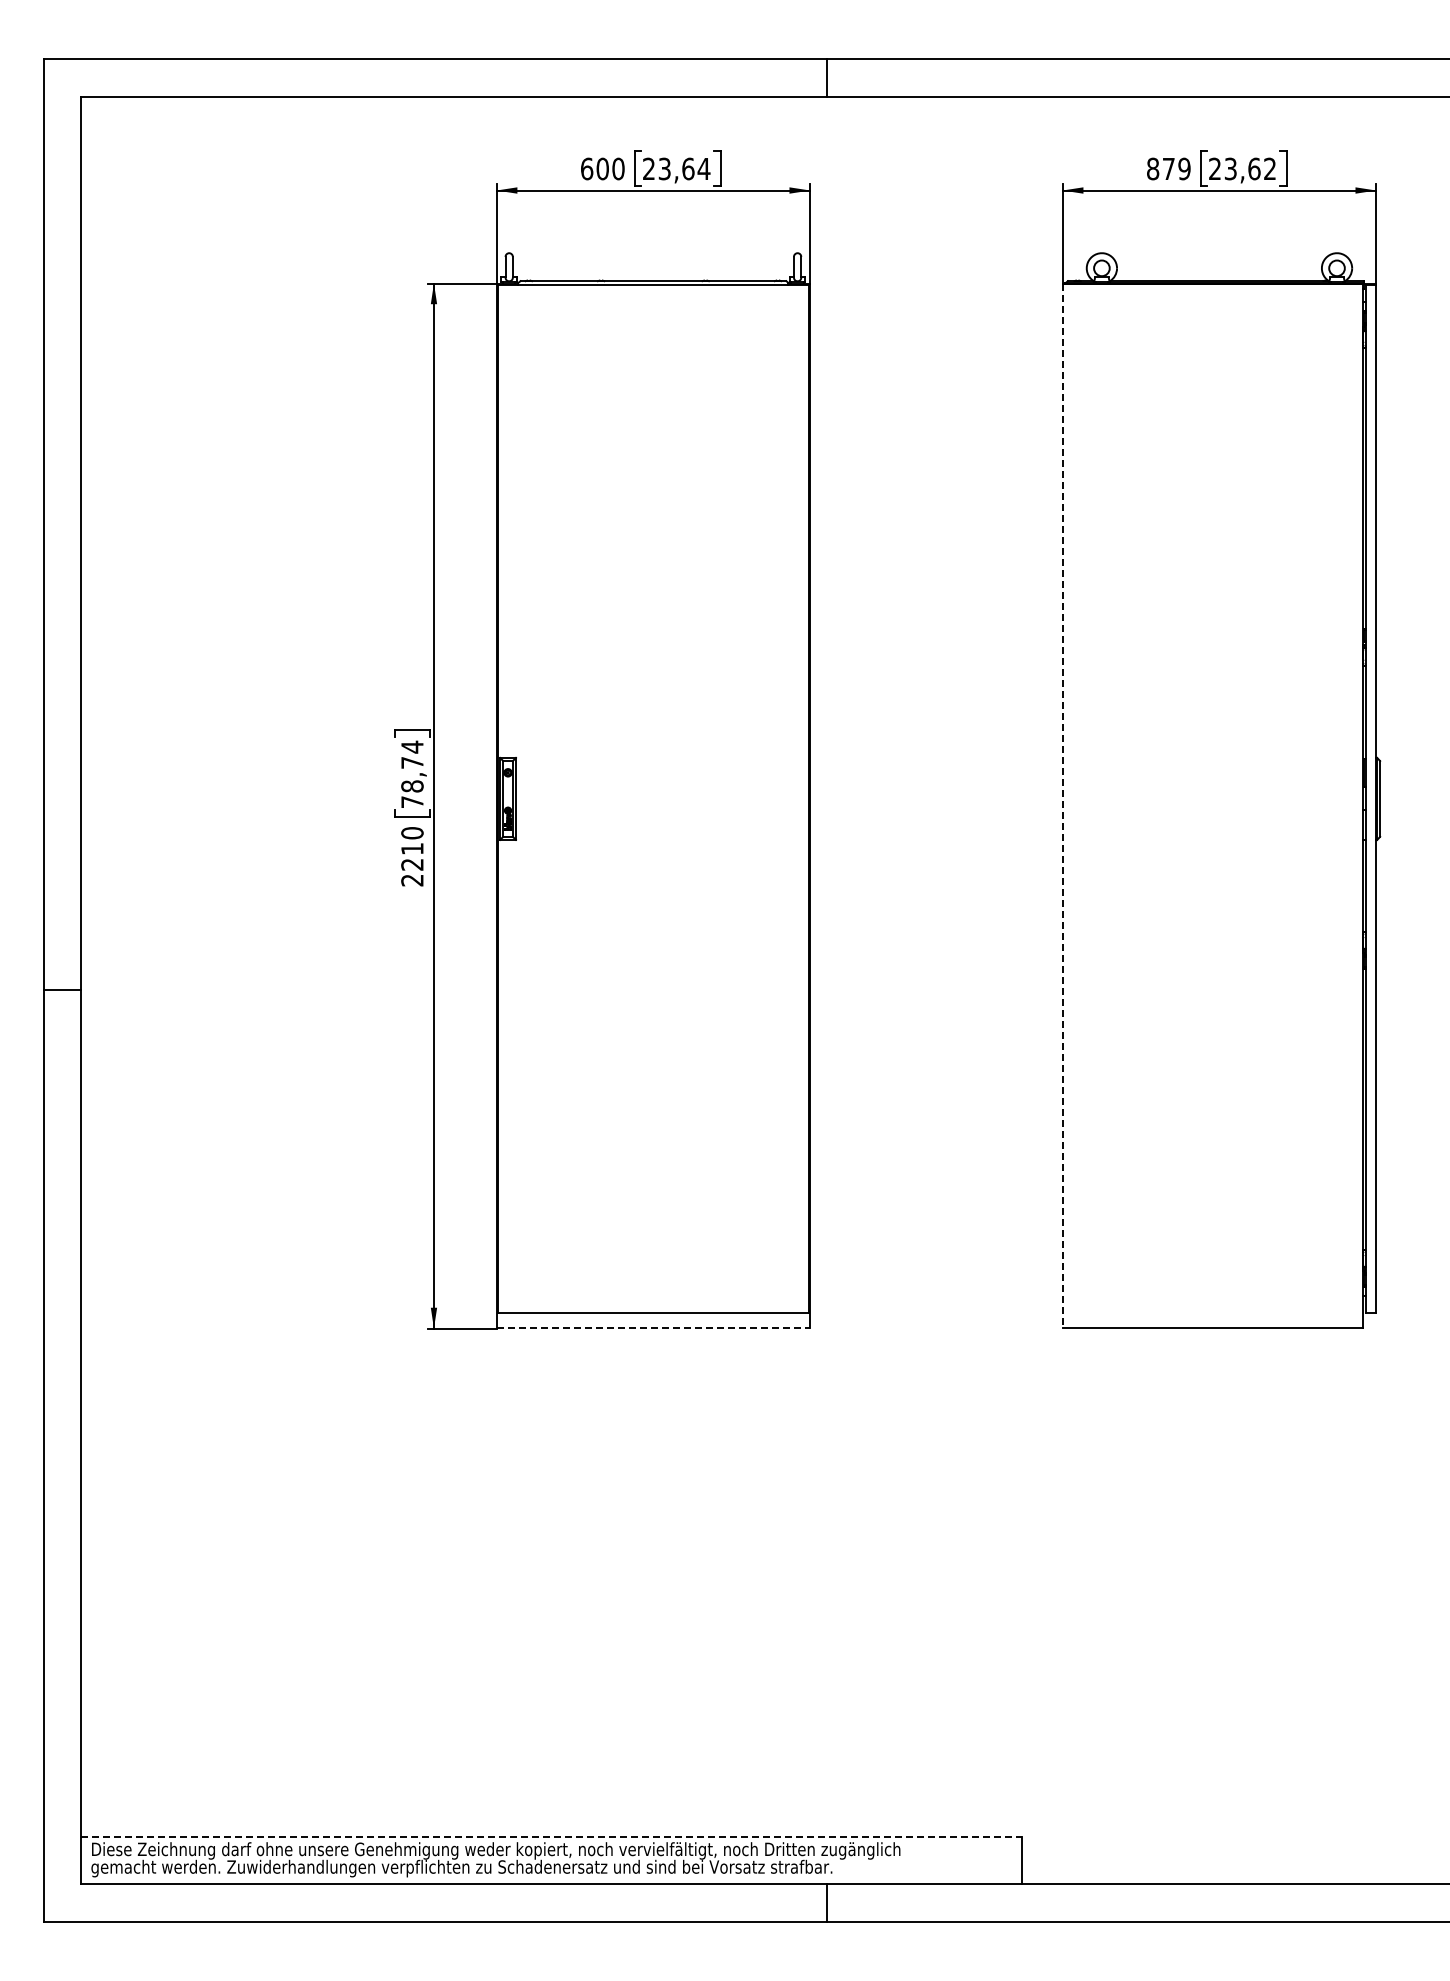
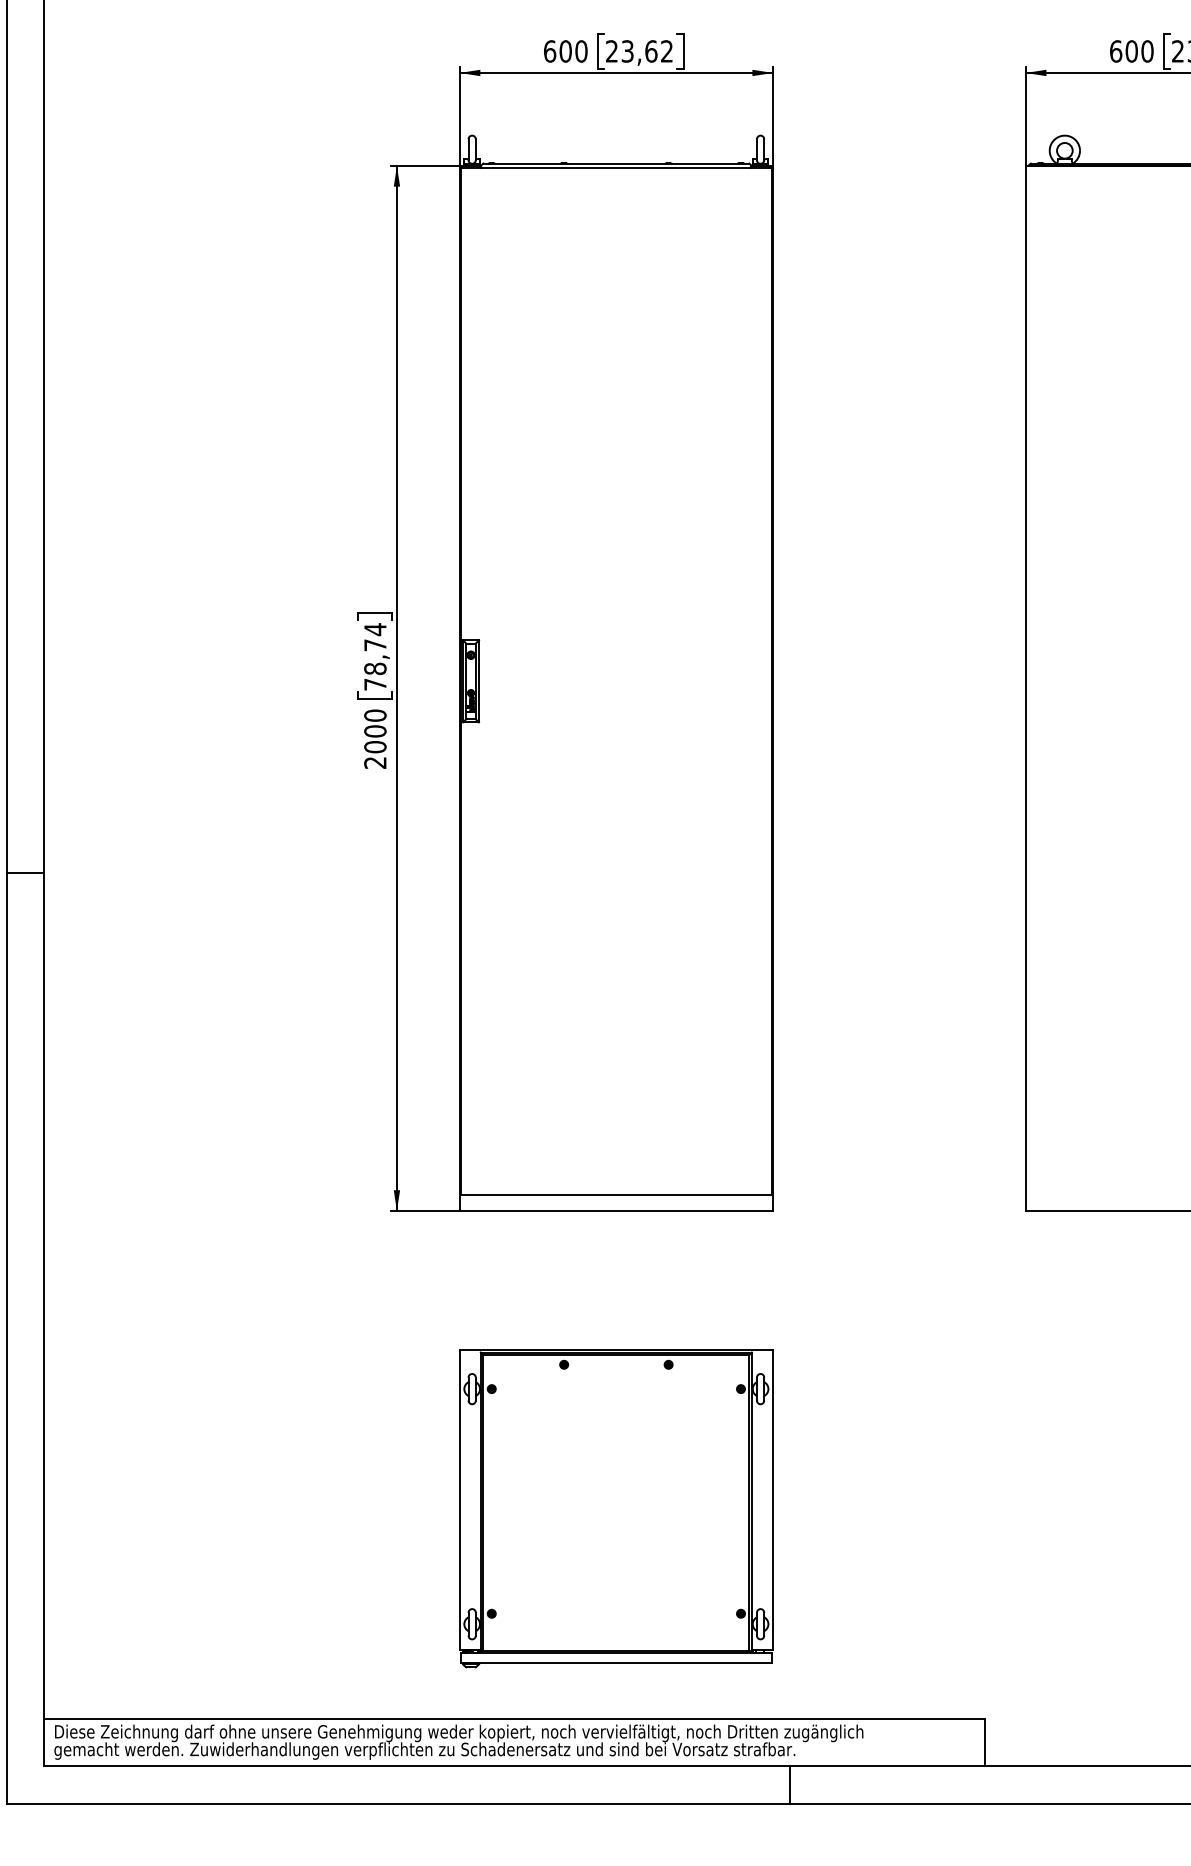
text: (703, 168) -> (666, 50), 23,64 -> 23,62
text: (1168, 168) -> (1131, 50), 879 -> 600
line: (1062, 806) -> (1025, 688), dashed -> solid
text: (412, 856) -> (375, 738), 2210 -> 2000
line: (653, 1328) -> (616, 1210), dashed -> solid
part: (653, 1625) -> (616, 1507), added
line: (551, 1836) -> (514, 1718), dashed -> solid

